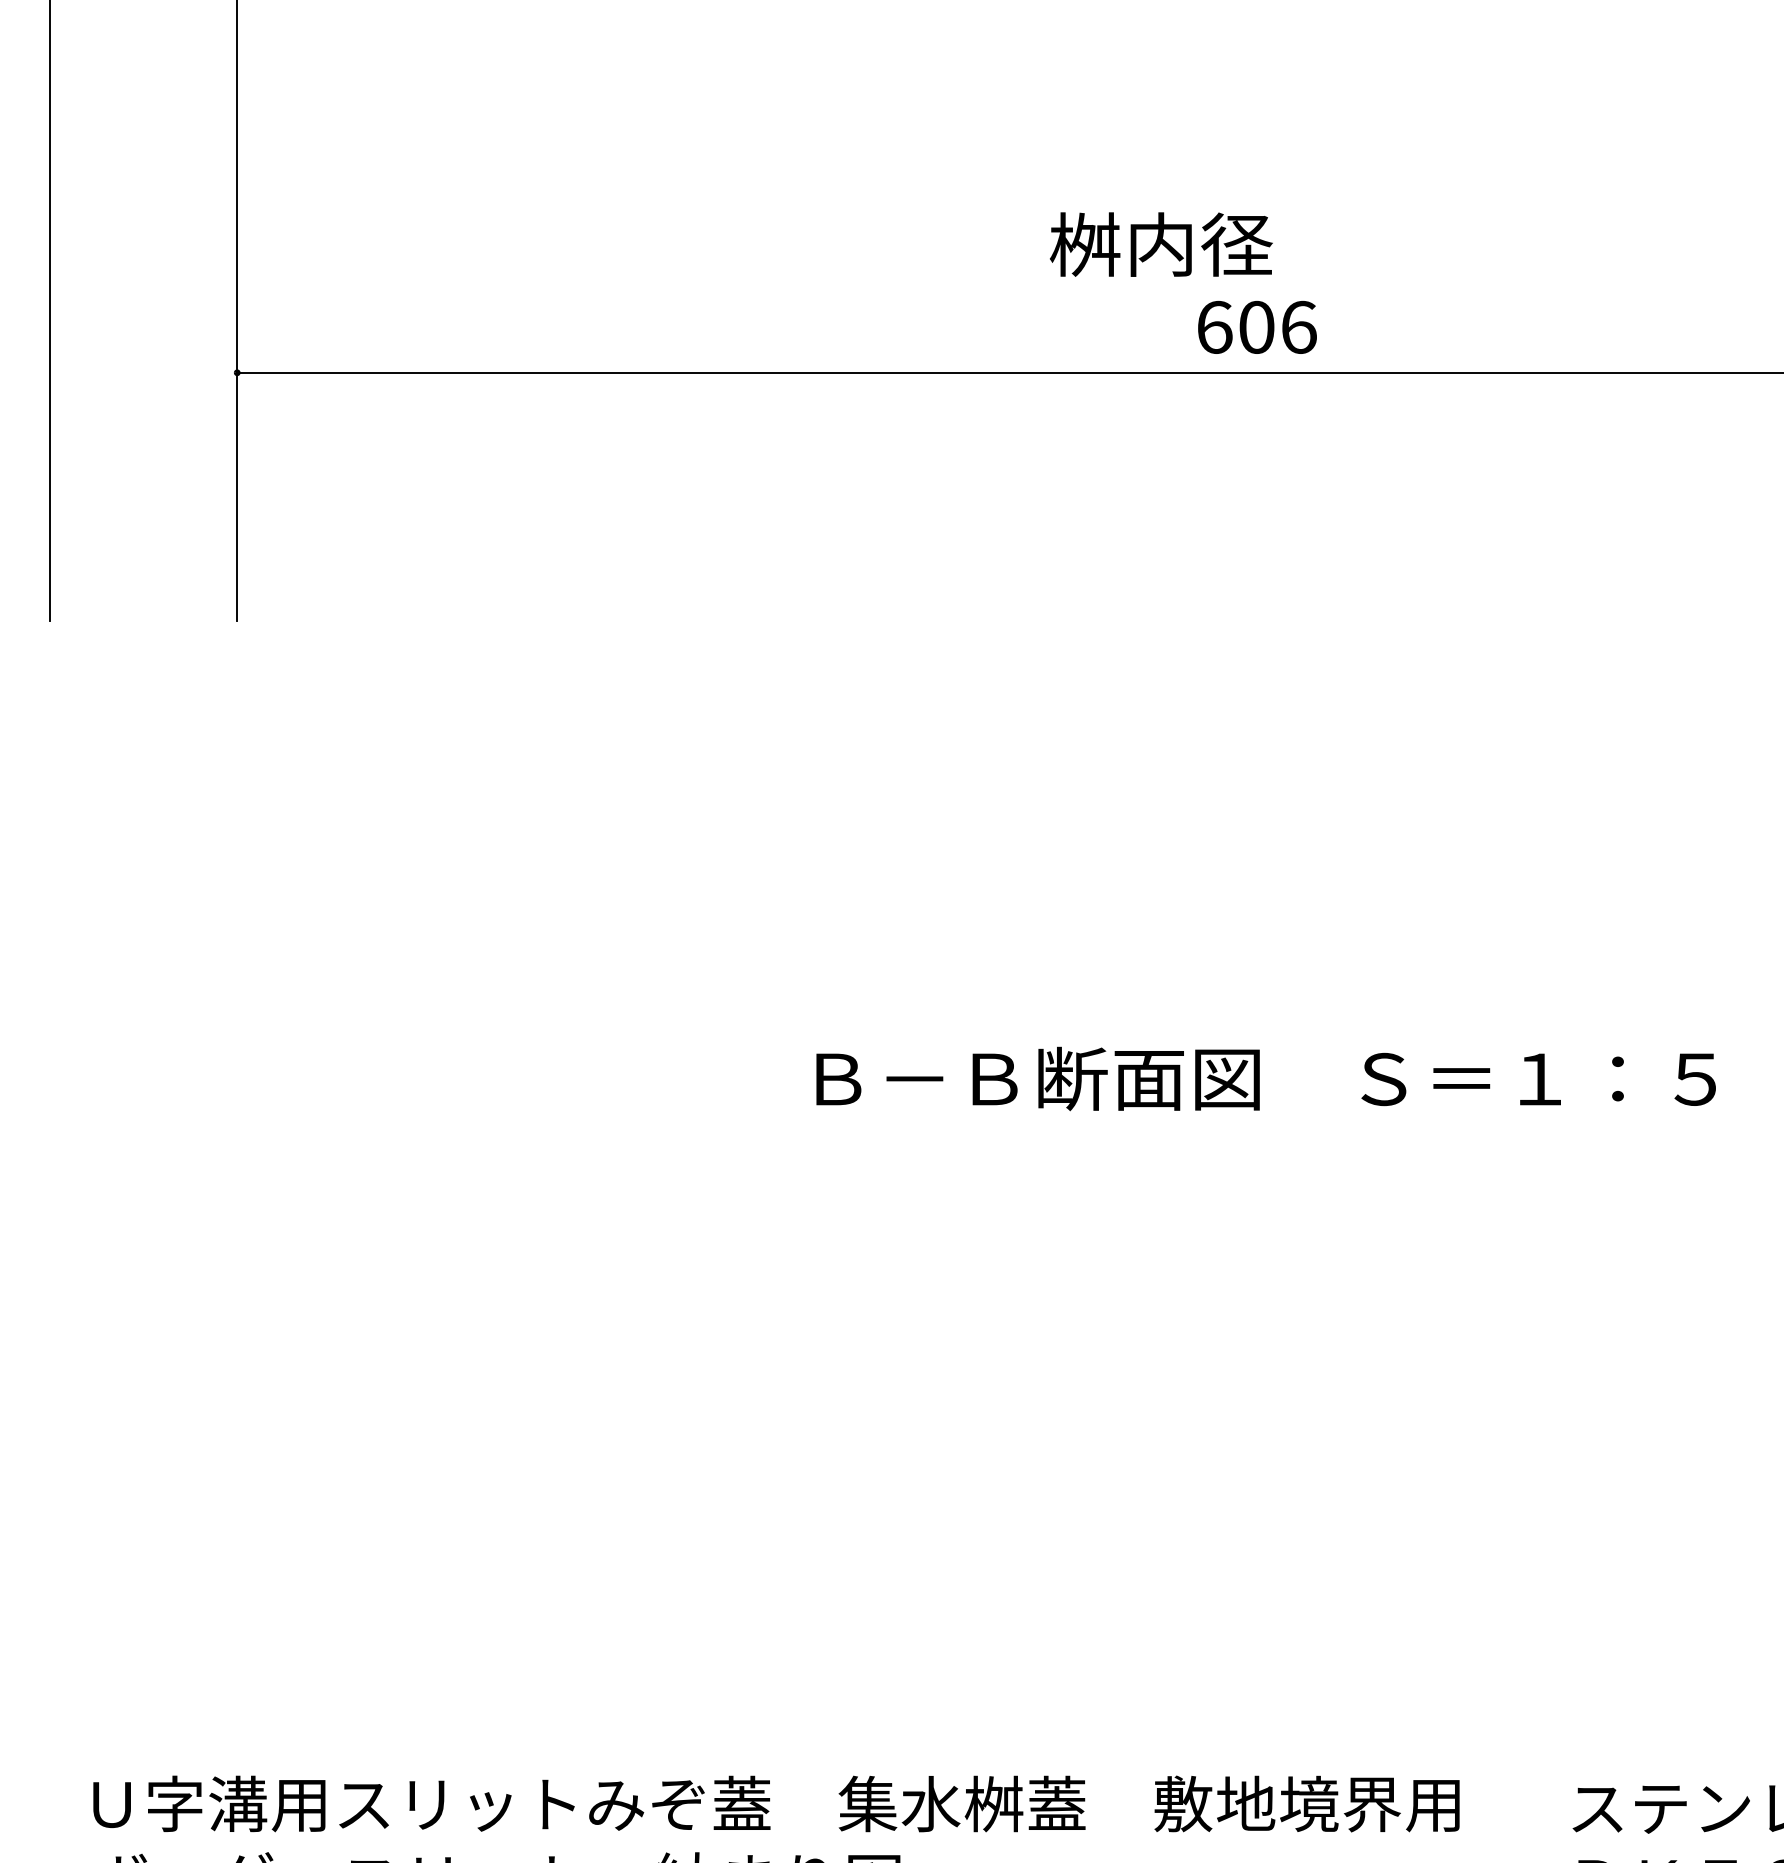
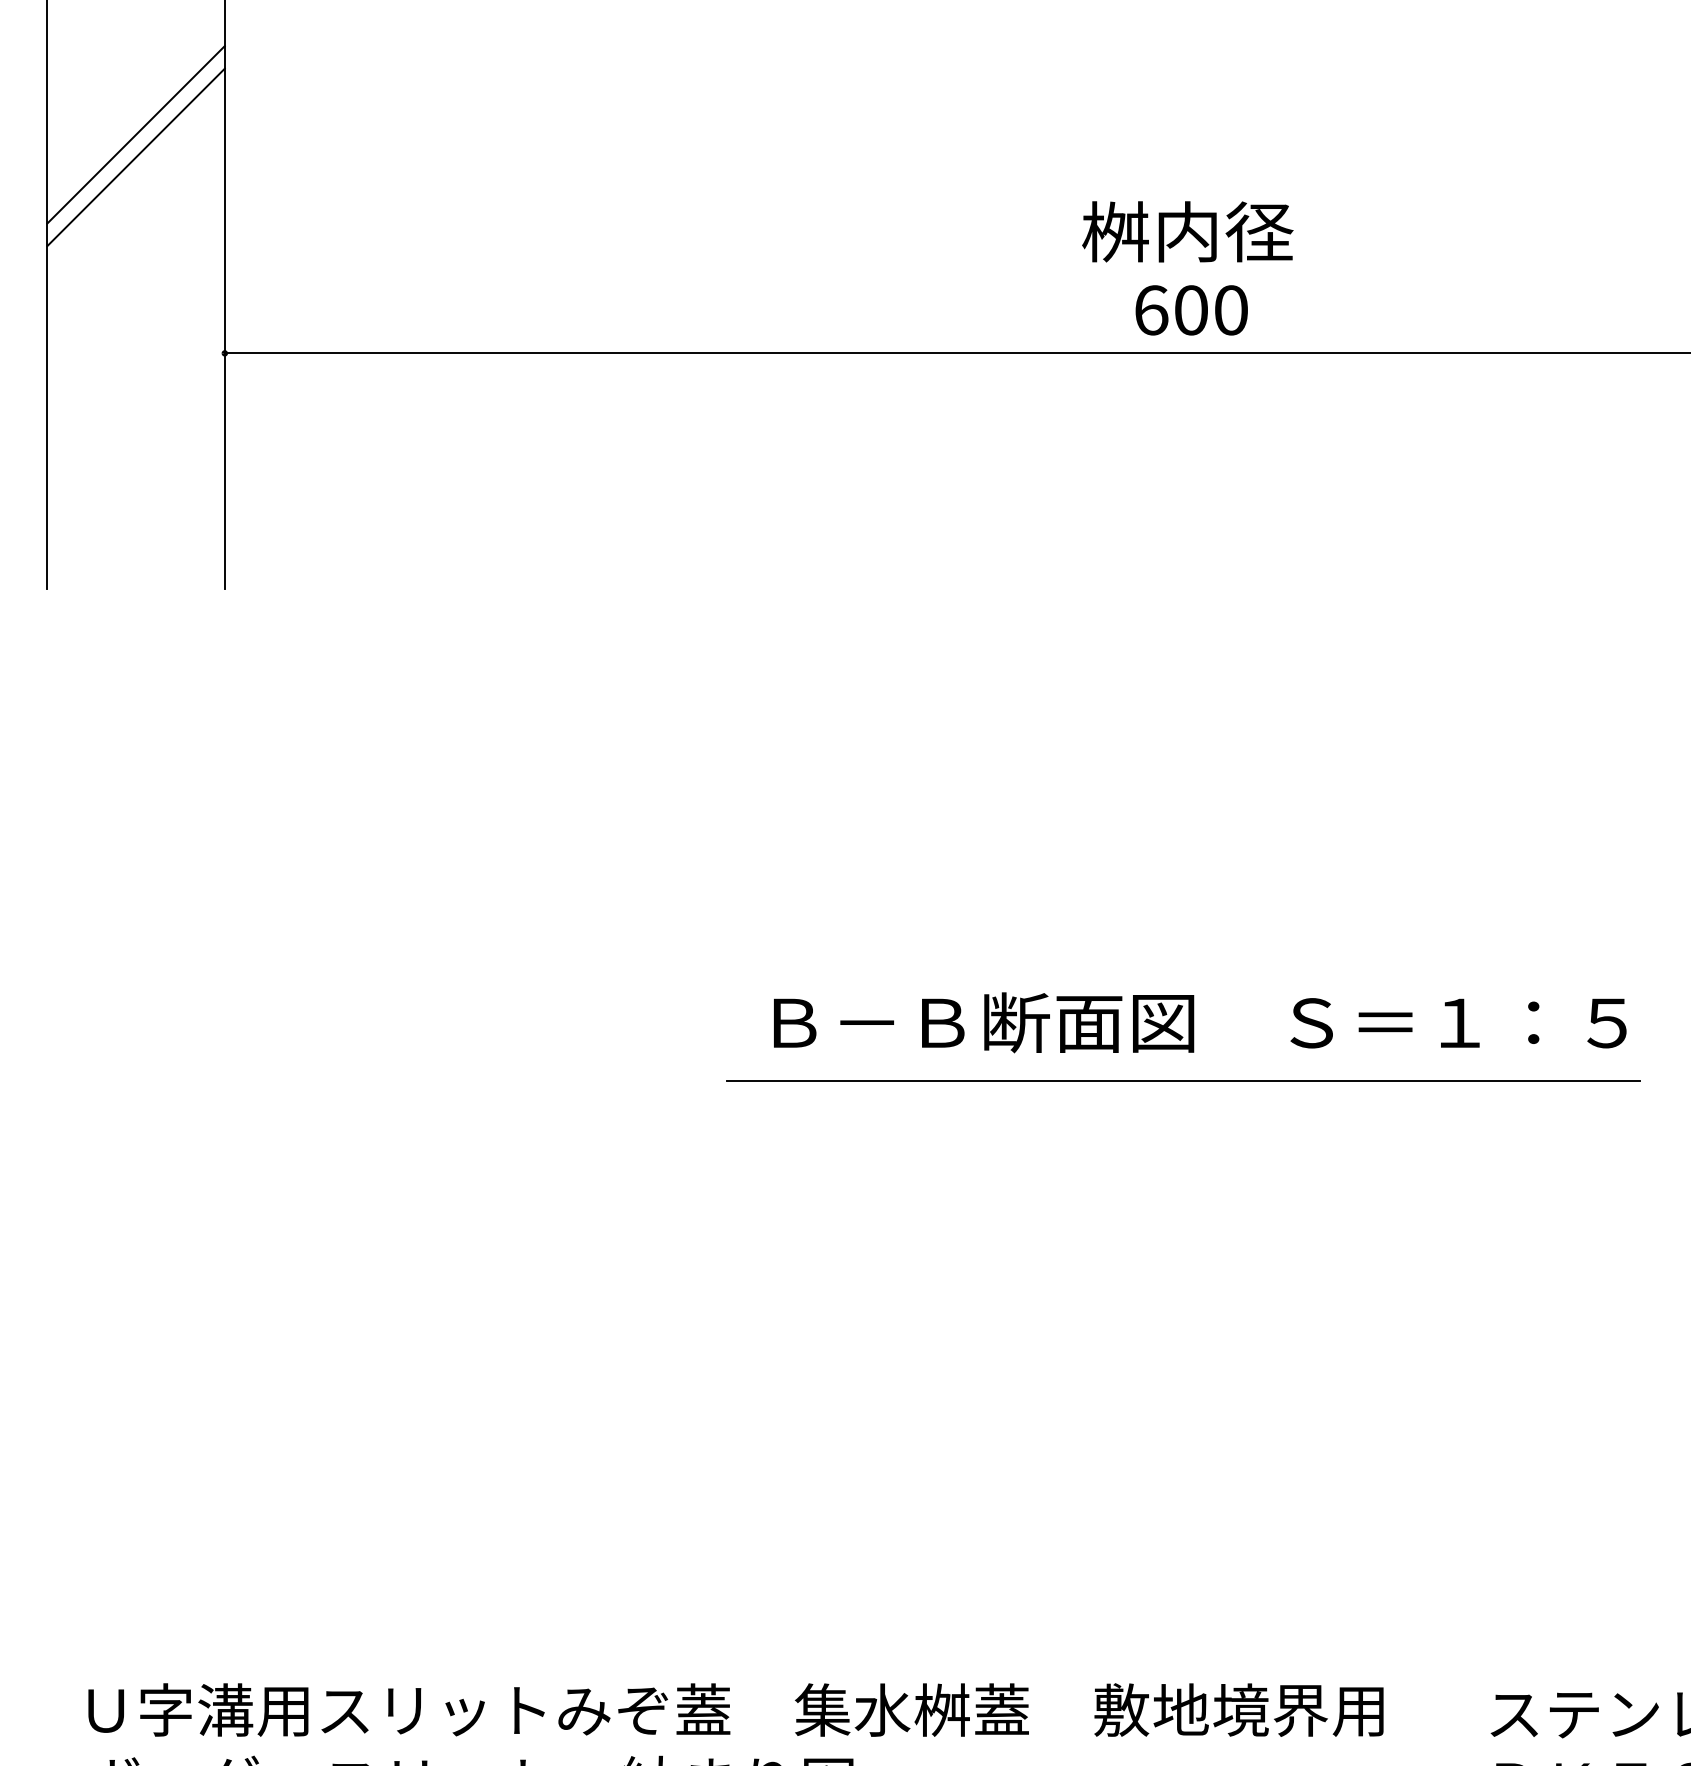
line: (143, 141) -> (135, 134), added
line: (143, 166) -> (135, 157), added
text: (1160, 244) -> (1187, 231), moved
text: (1299, 327) -> (1231, 310), 606 -> 600
line: (1248, 1139) -> (1183, 1080), added

